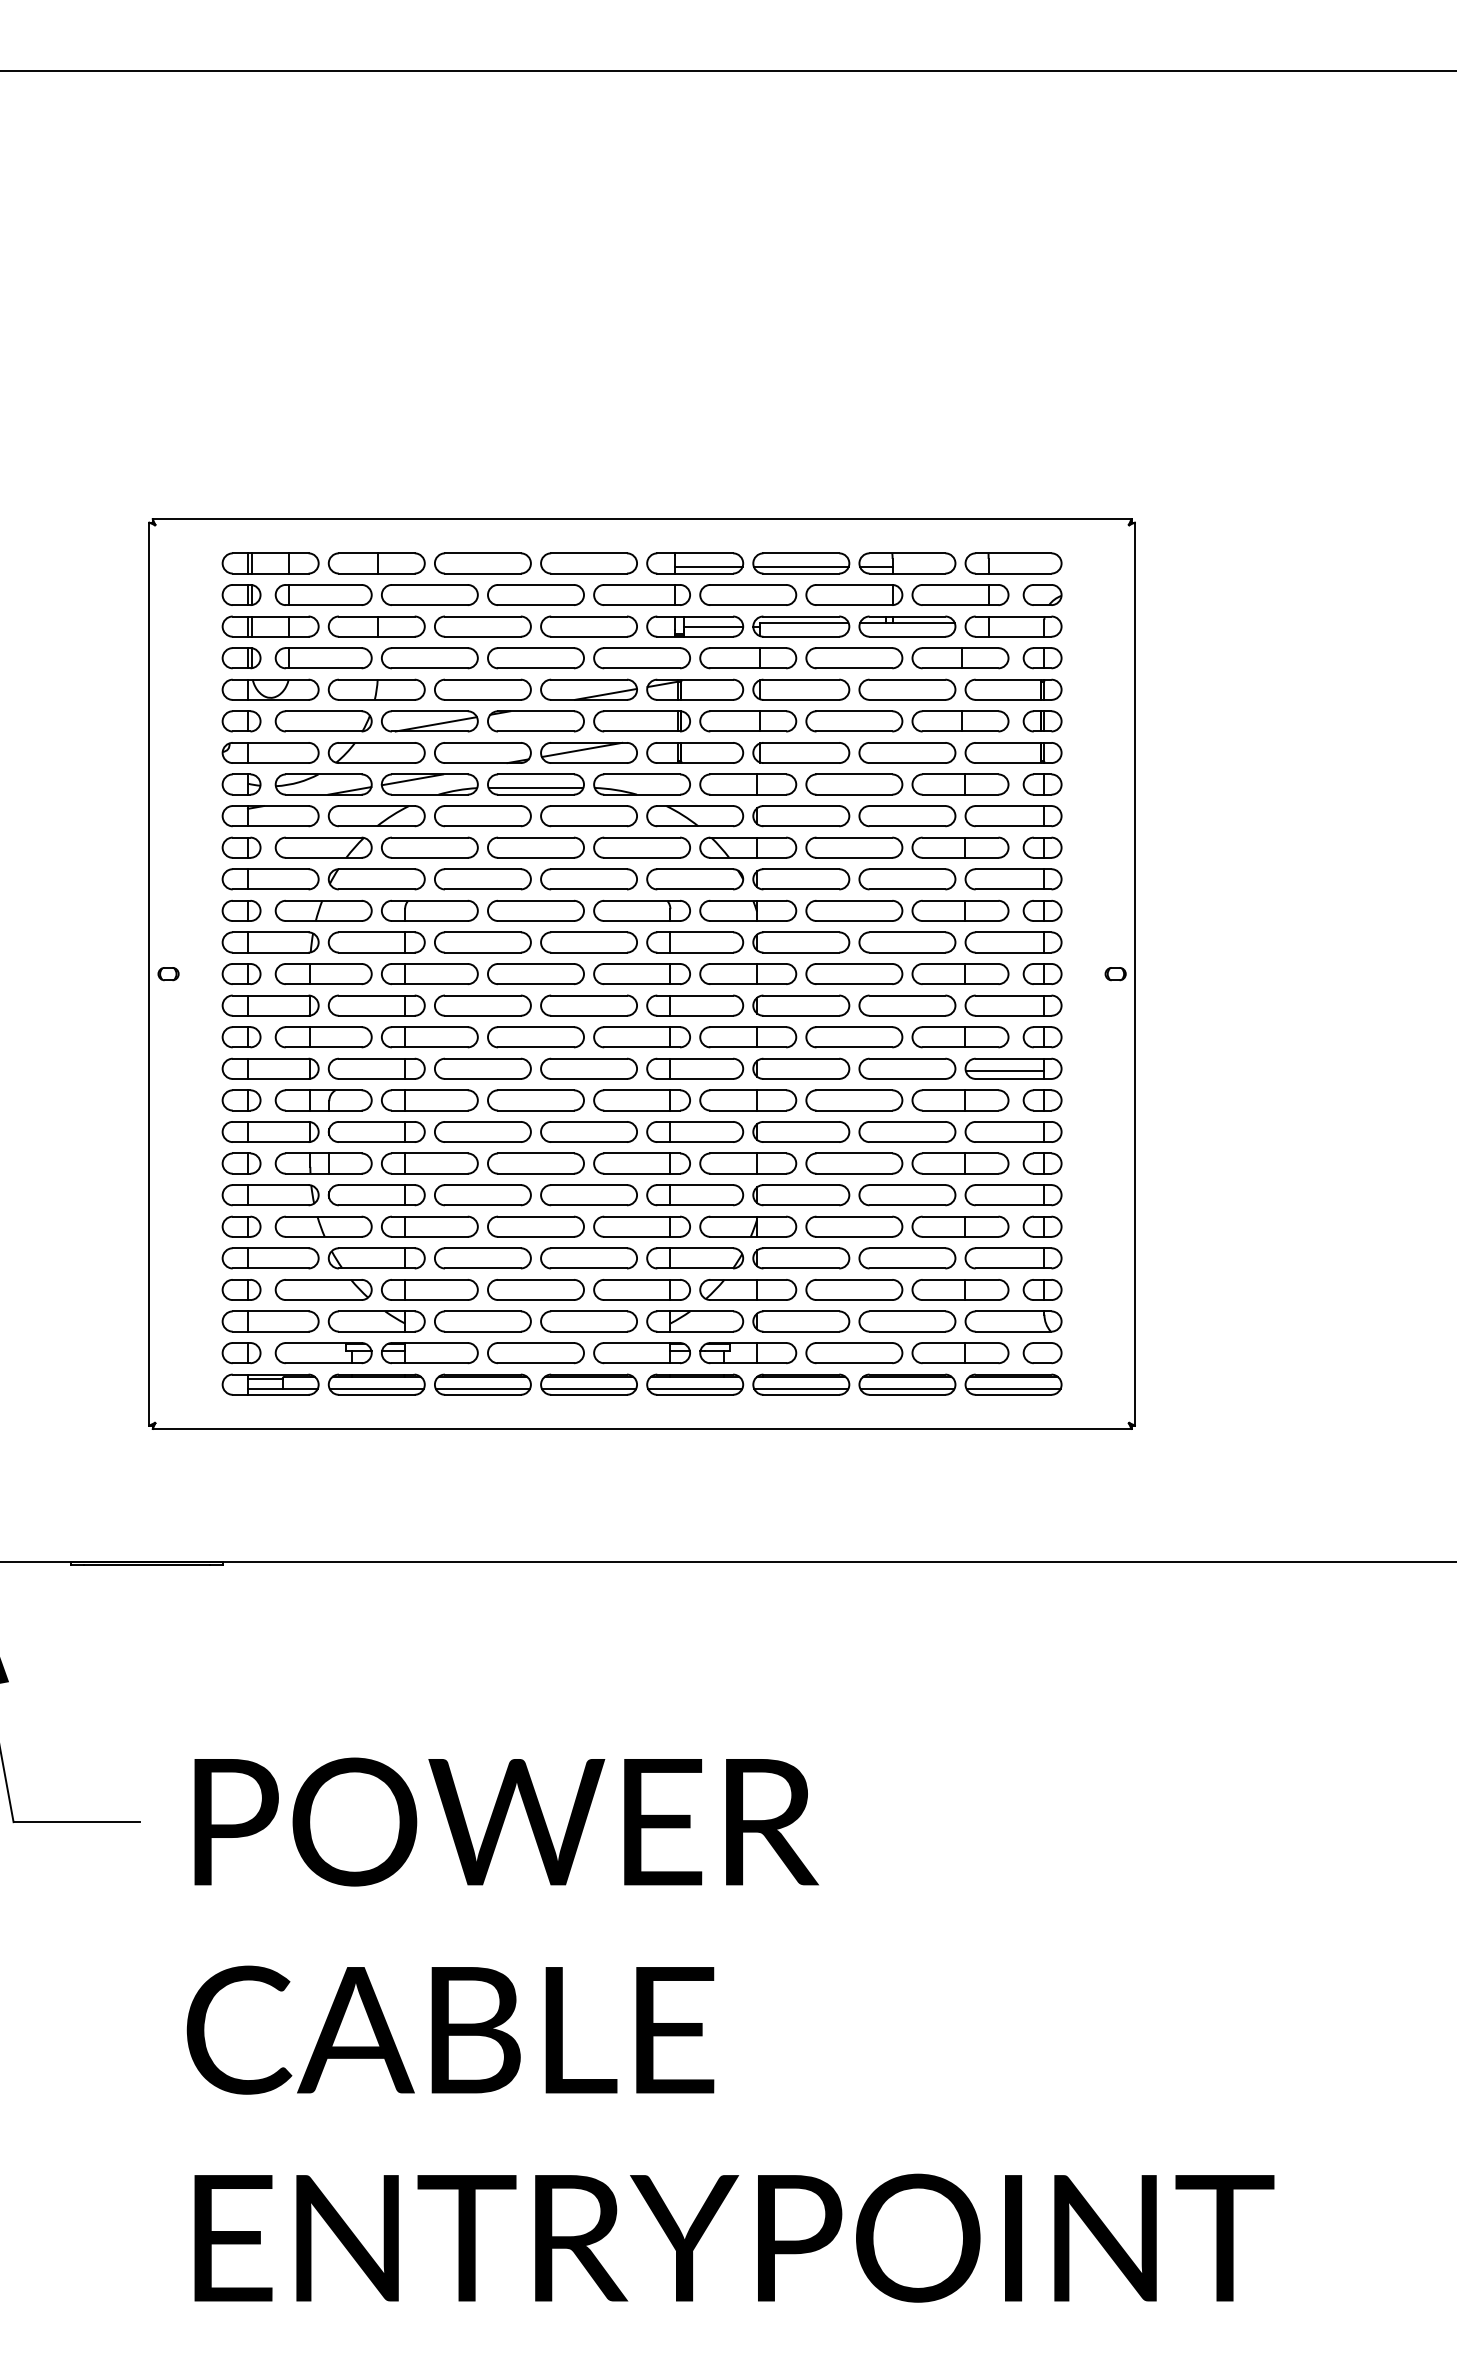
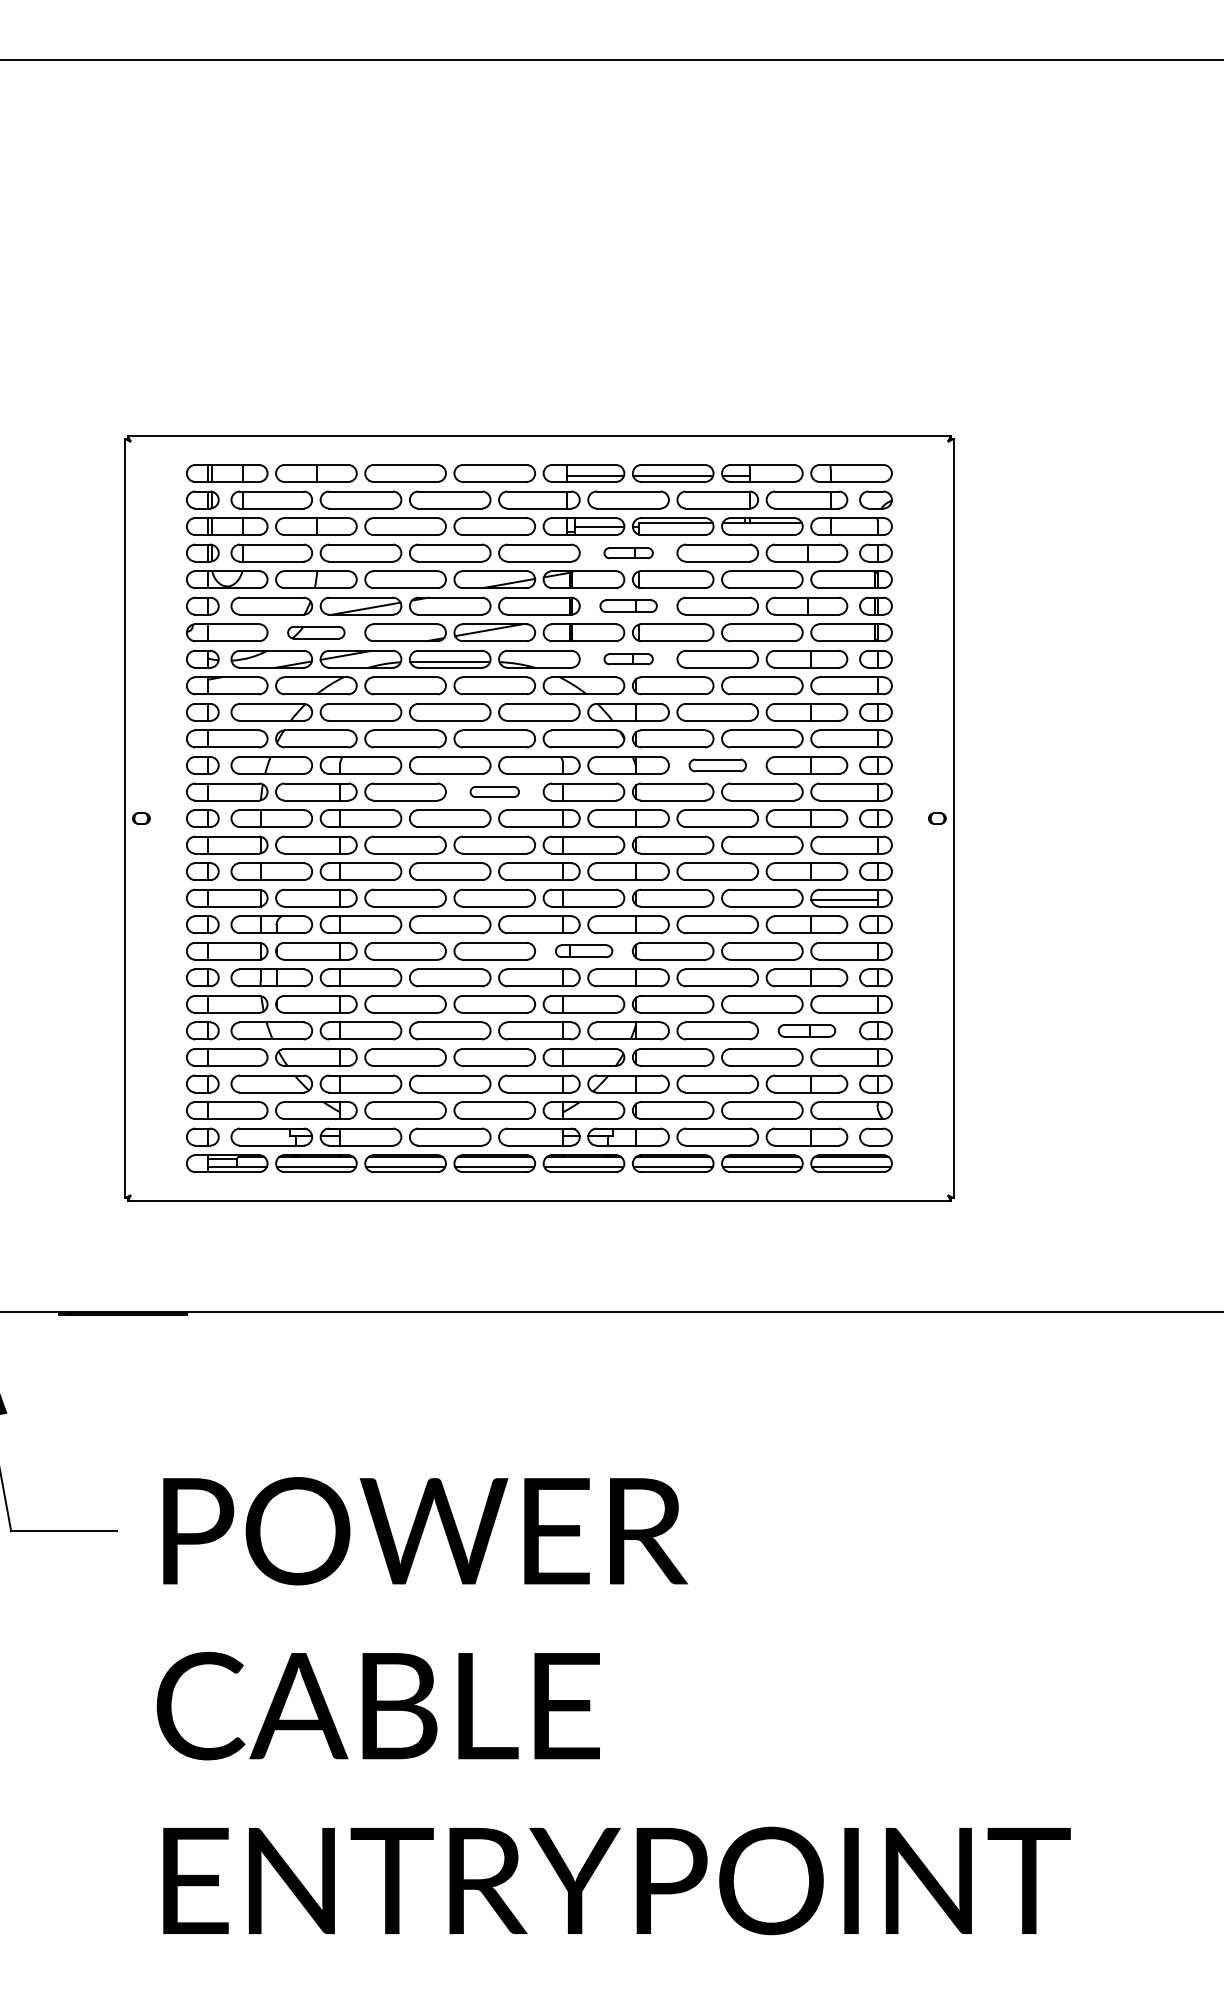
part: (748, 658) -> (628, 553), size x0.6
part: (748, 721) -> (628, 606), size x0.7
part: (376, 752) -> (316, 632), size x0.7
part: (748, 784) -> (628, 659), size x0.6
part: (854, 910) -> (717, 765), size x0.7
part: (588, 942) -> (494, 792), size x0.6
part: (695, 1131) -> (584, 950), size x0.7
part: (960, 1226) -> (806, 1030), size x0.7

